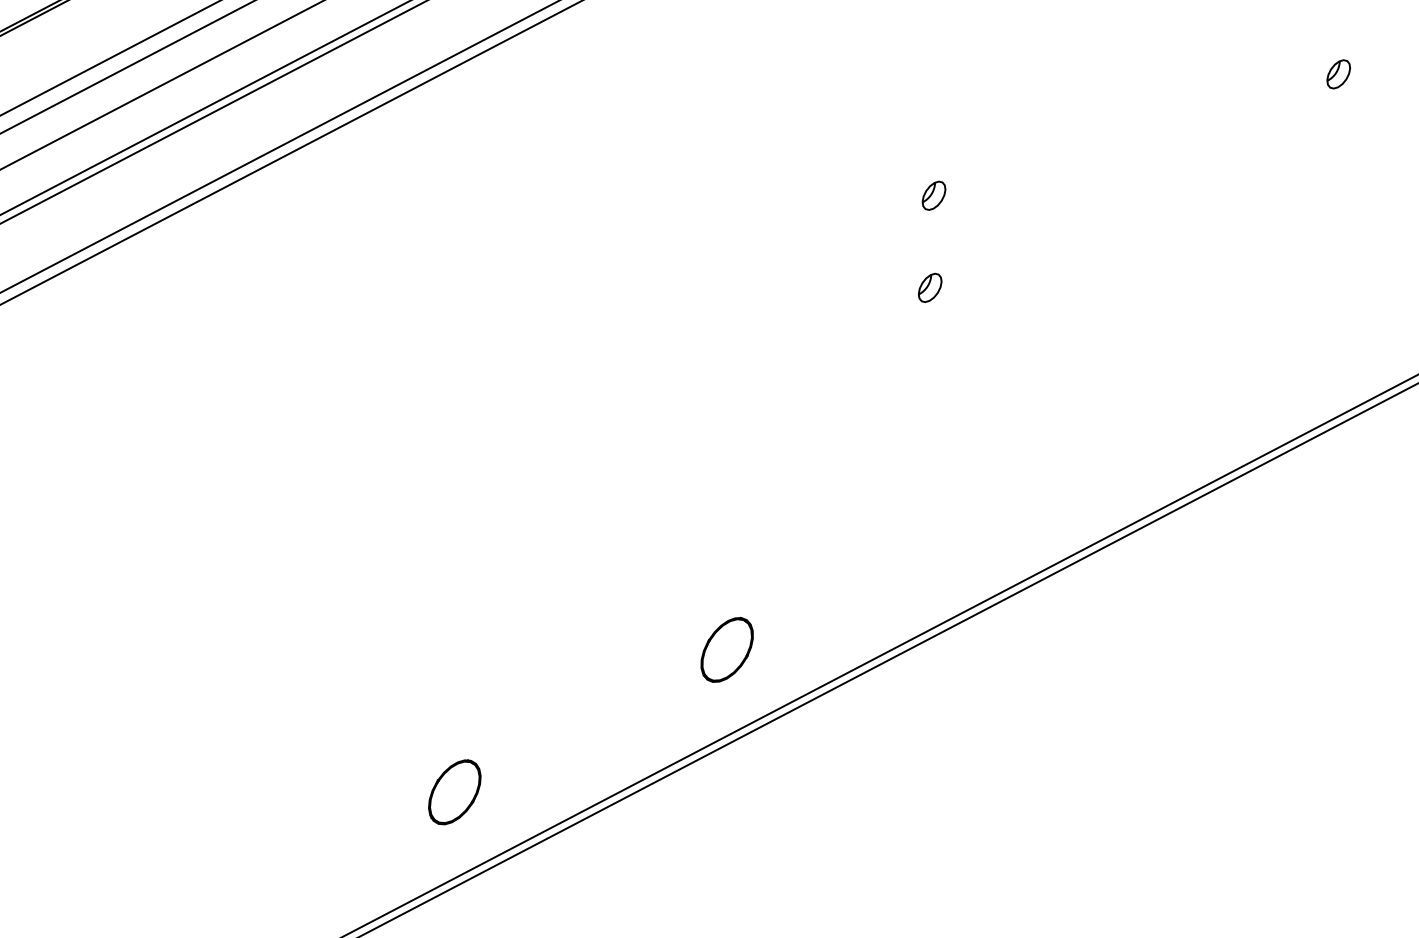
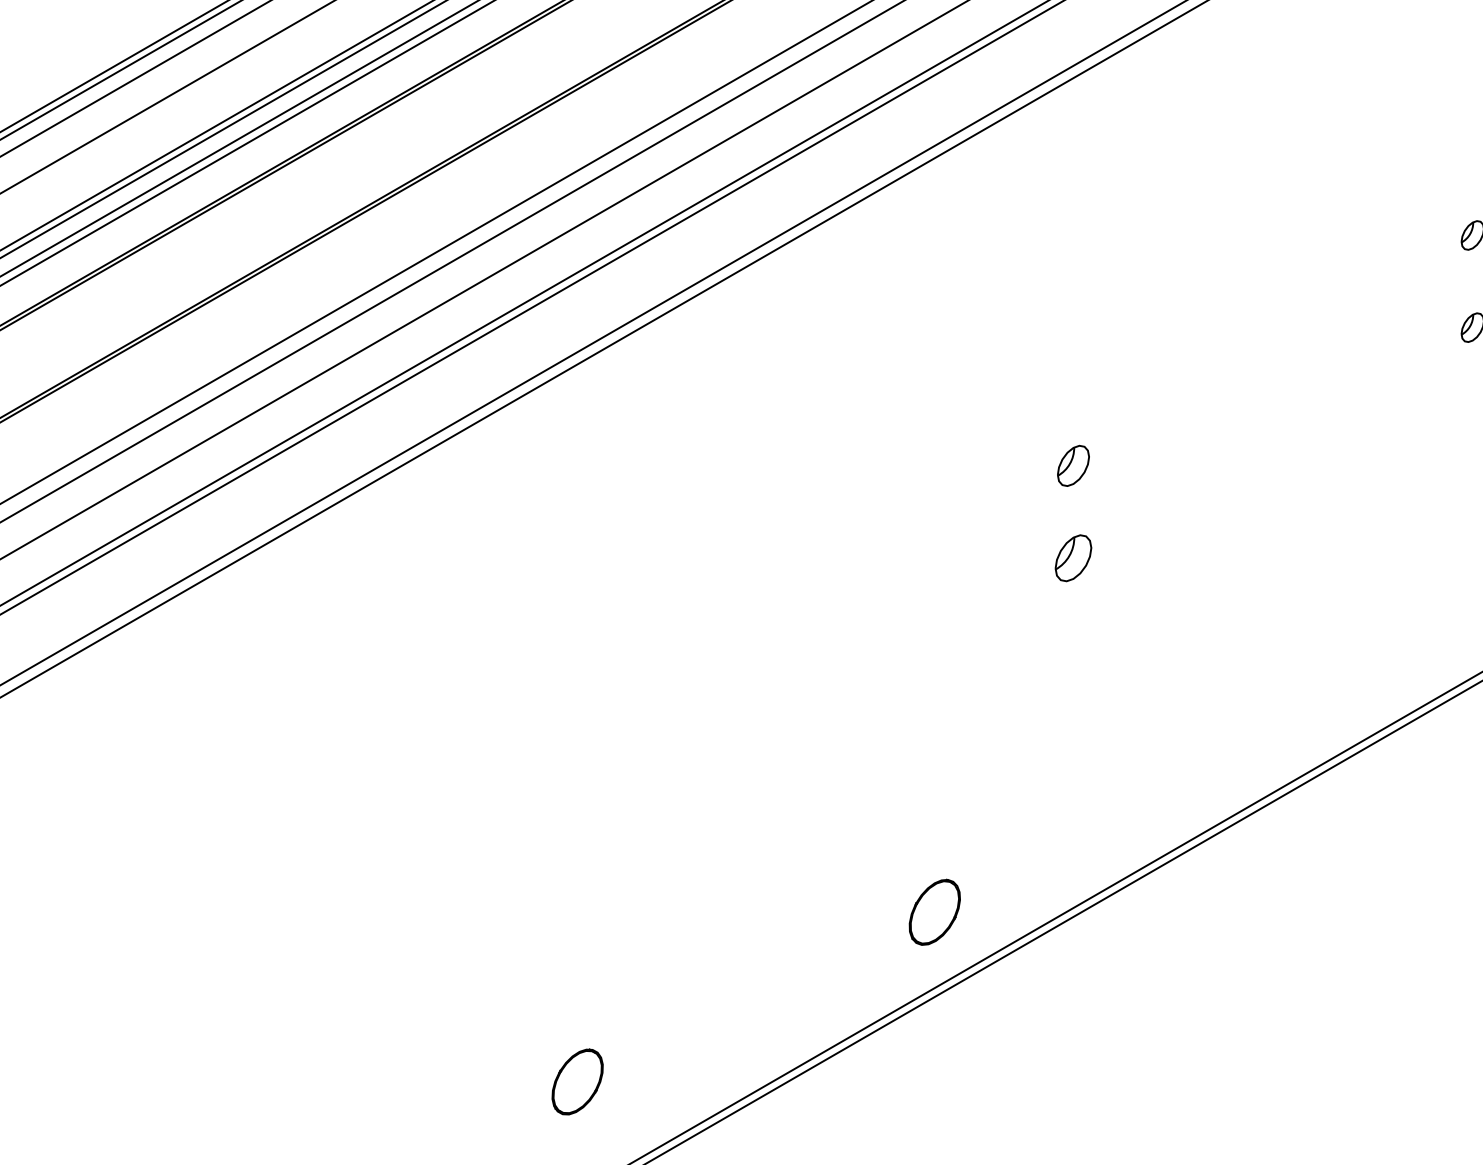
part: (934, 195) -> (1073, 465), size x1.4
part: (930, 287) -> (1073, 557), size x1.6
part: (726, 649) -> (934, 911), moved
part: (454, 791) -> (577, 1081), moved

